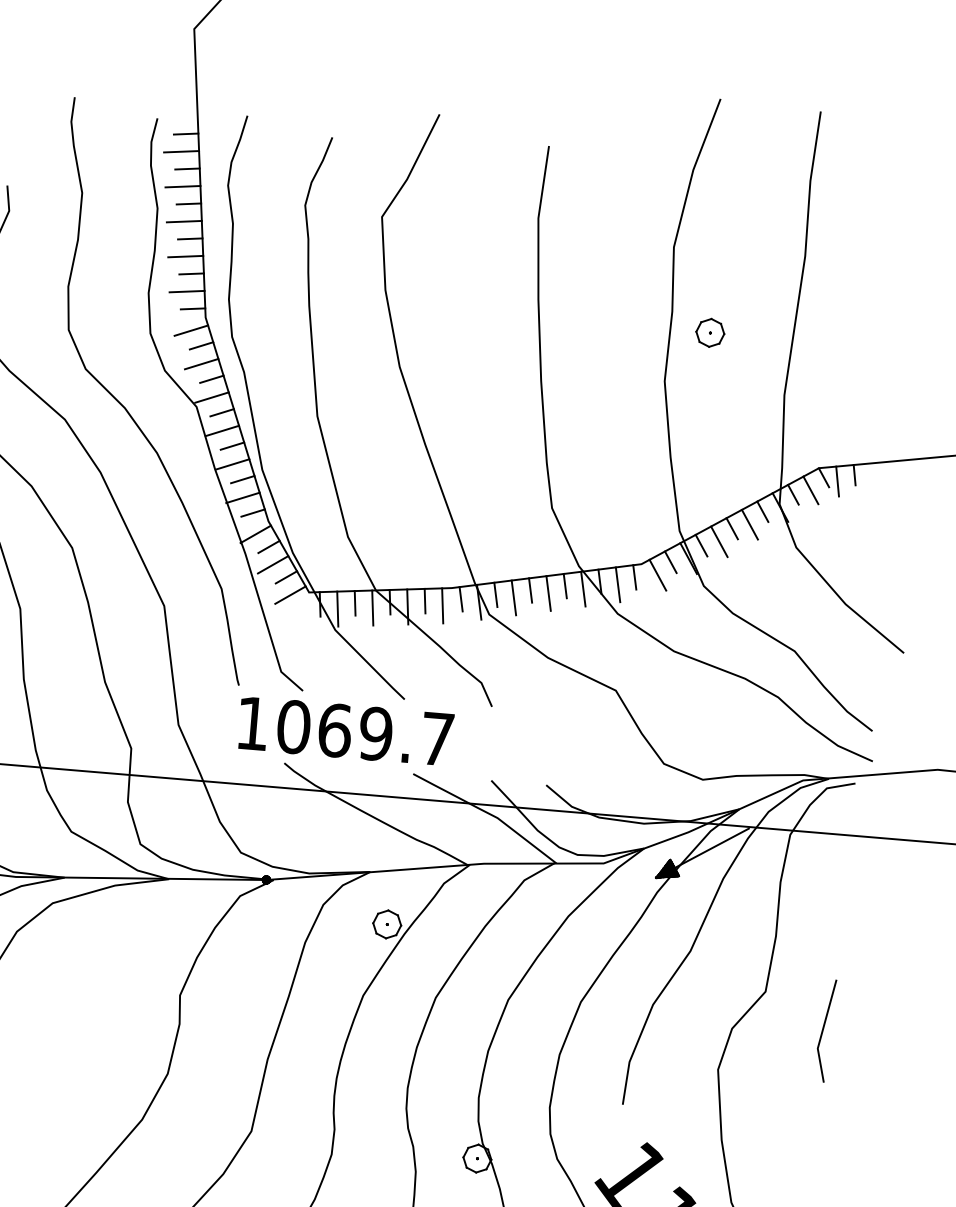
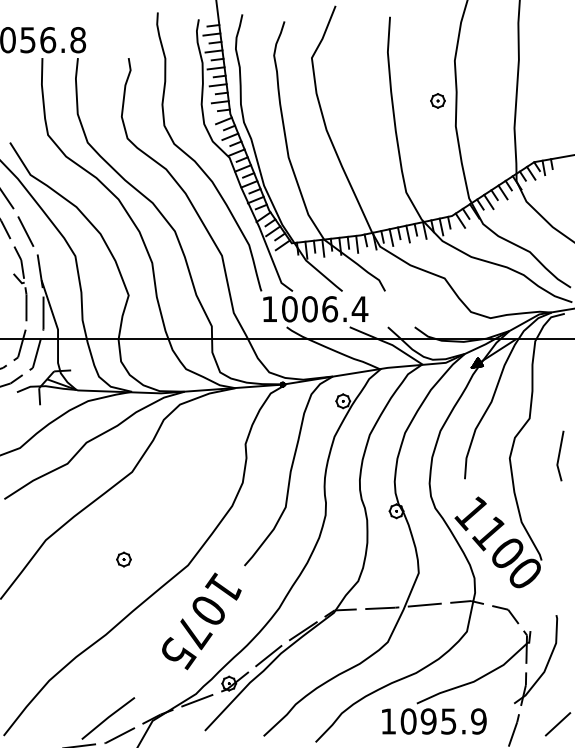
part: (709, 331) -> (437, 100), moved
text: (387, 735) -> (335, 309), 1069.7 -> 1006.4
line: (826, 1027) -> (560, 454), moved

